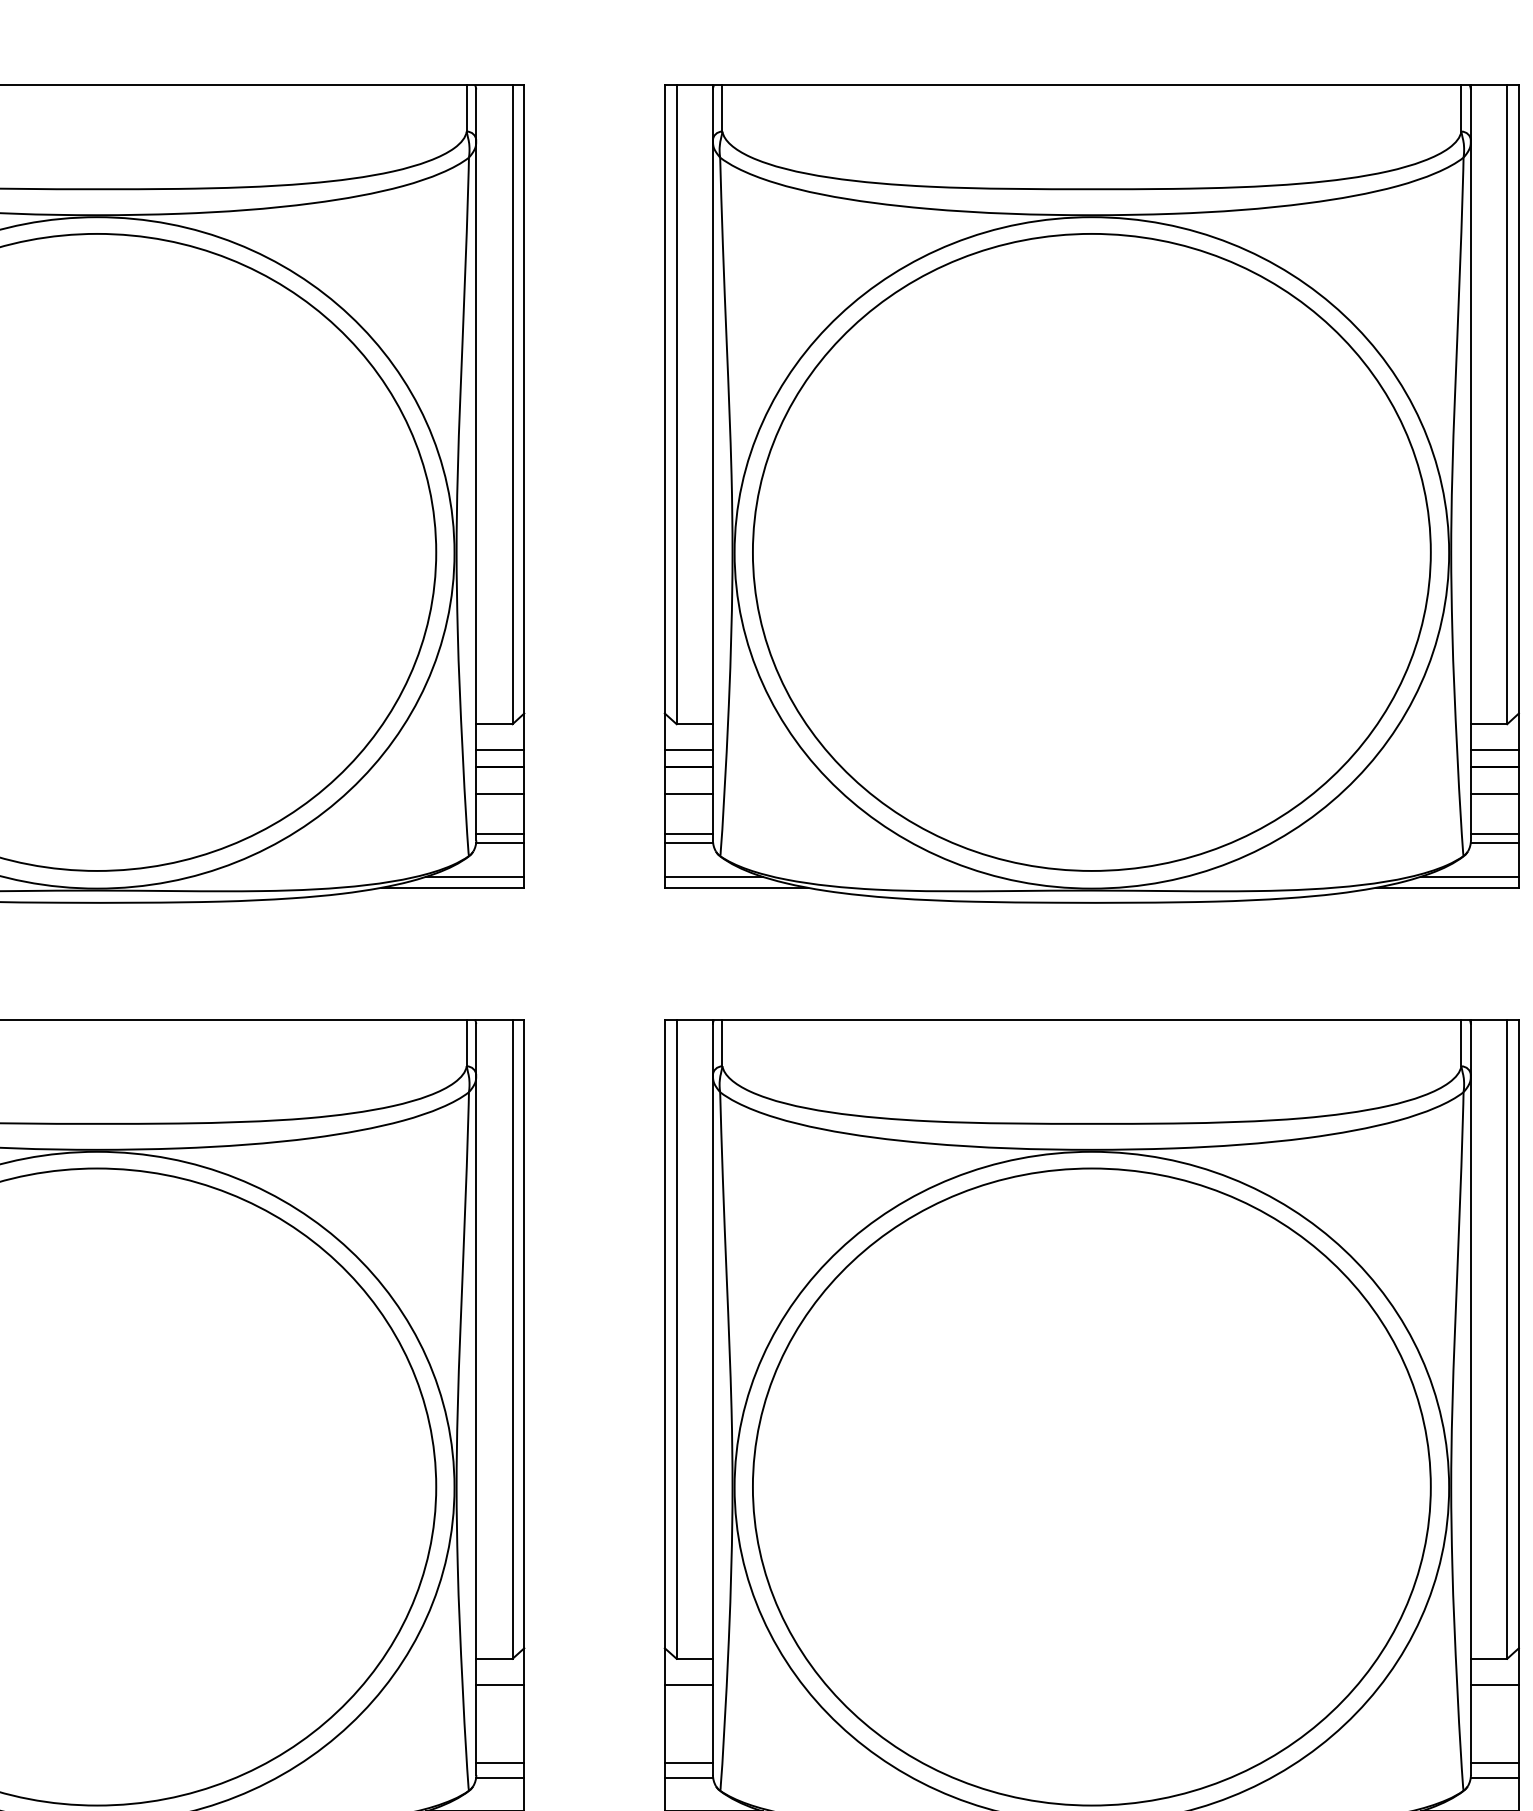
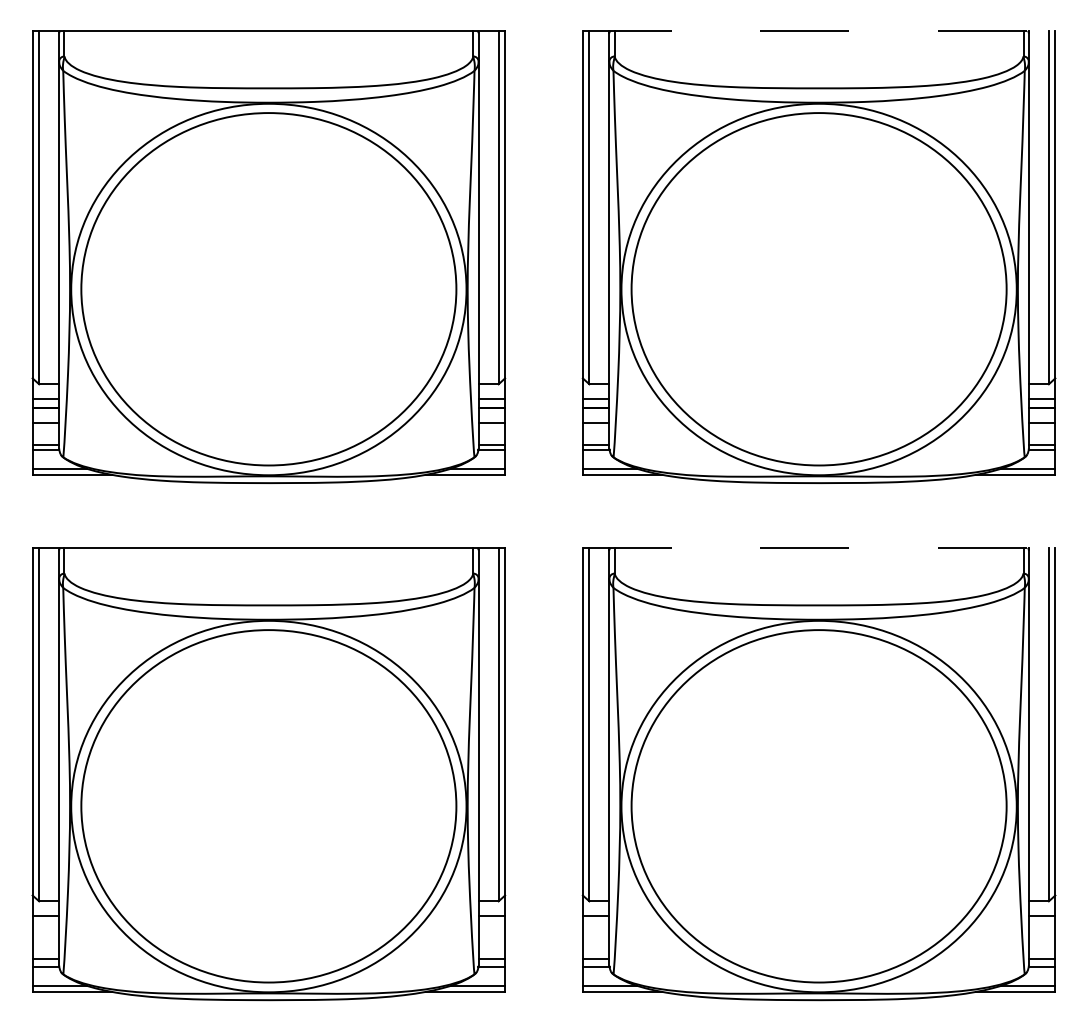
line: (1092, 84) -> (819, 30), solid -> dashed
line: (1092, 1019) -> (819, 547), solid -> dashed

